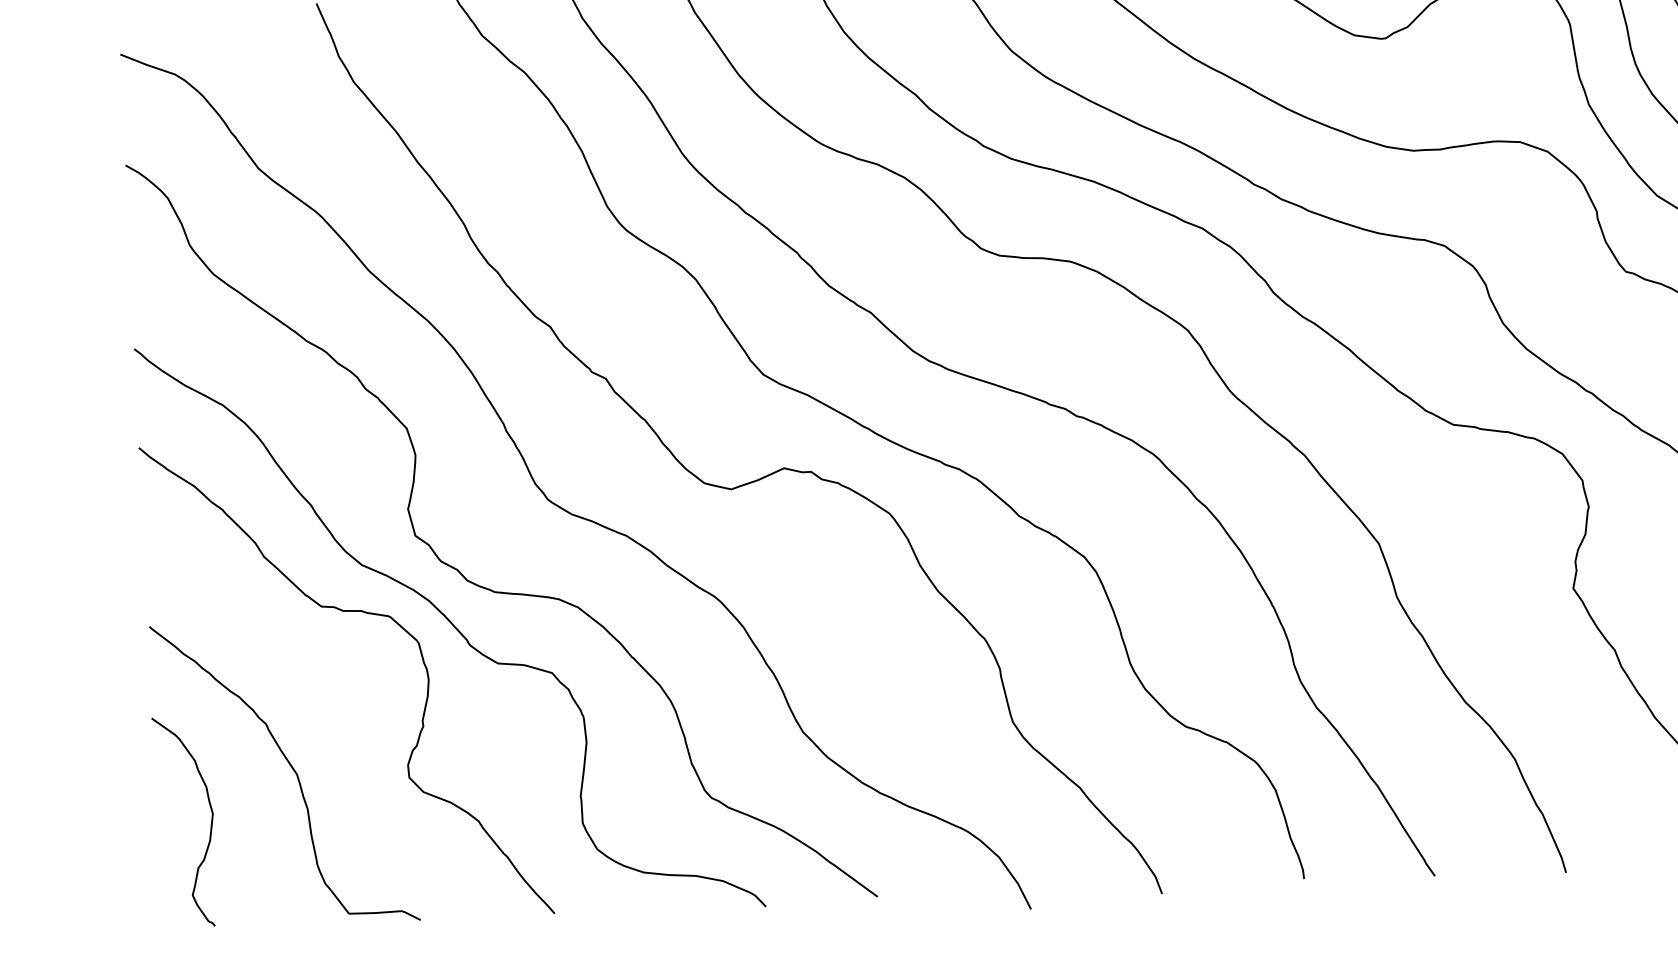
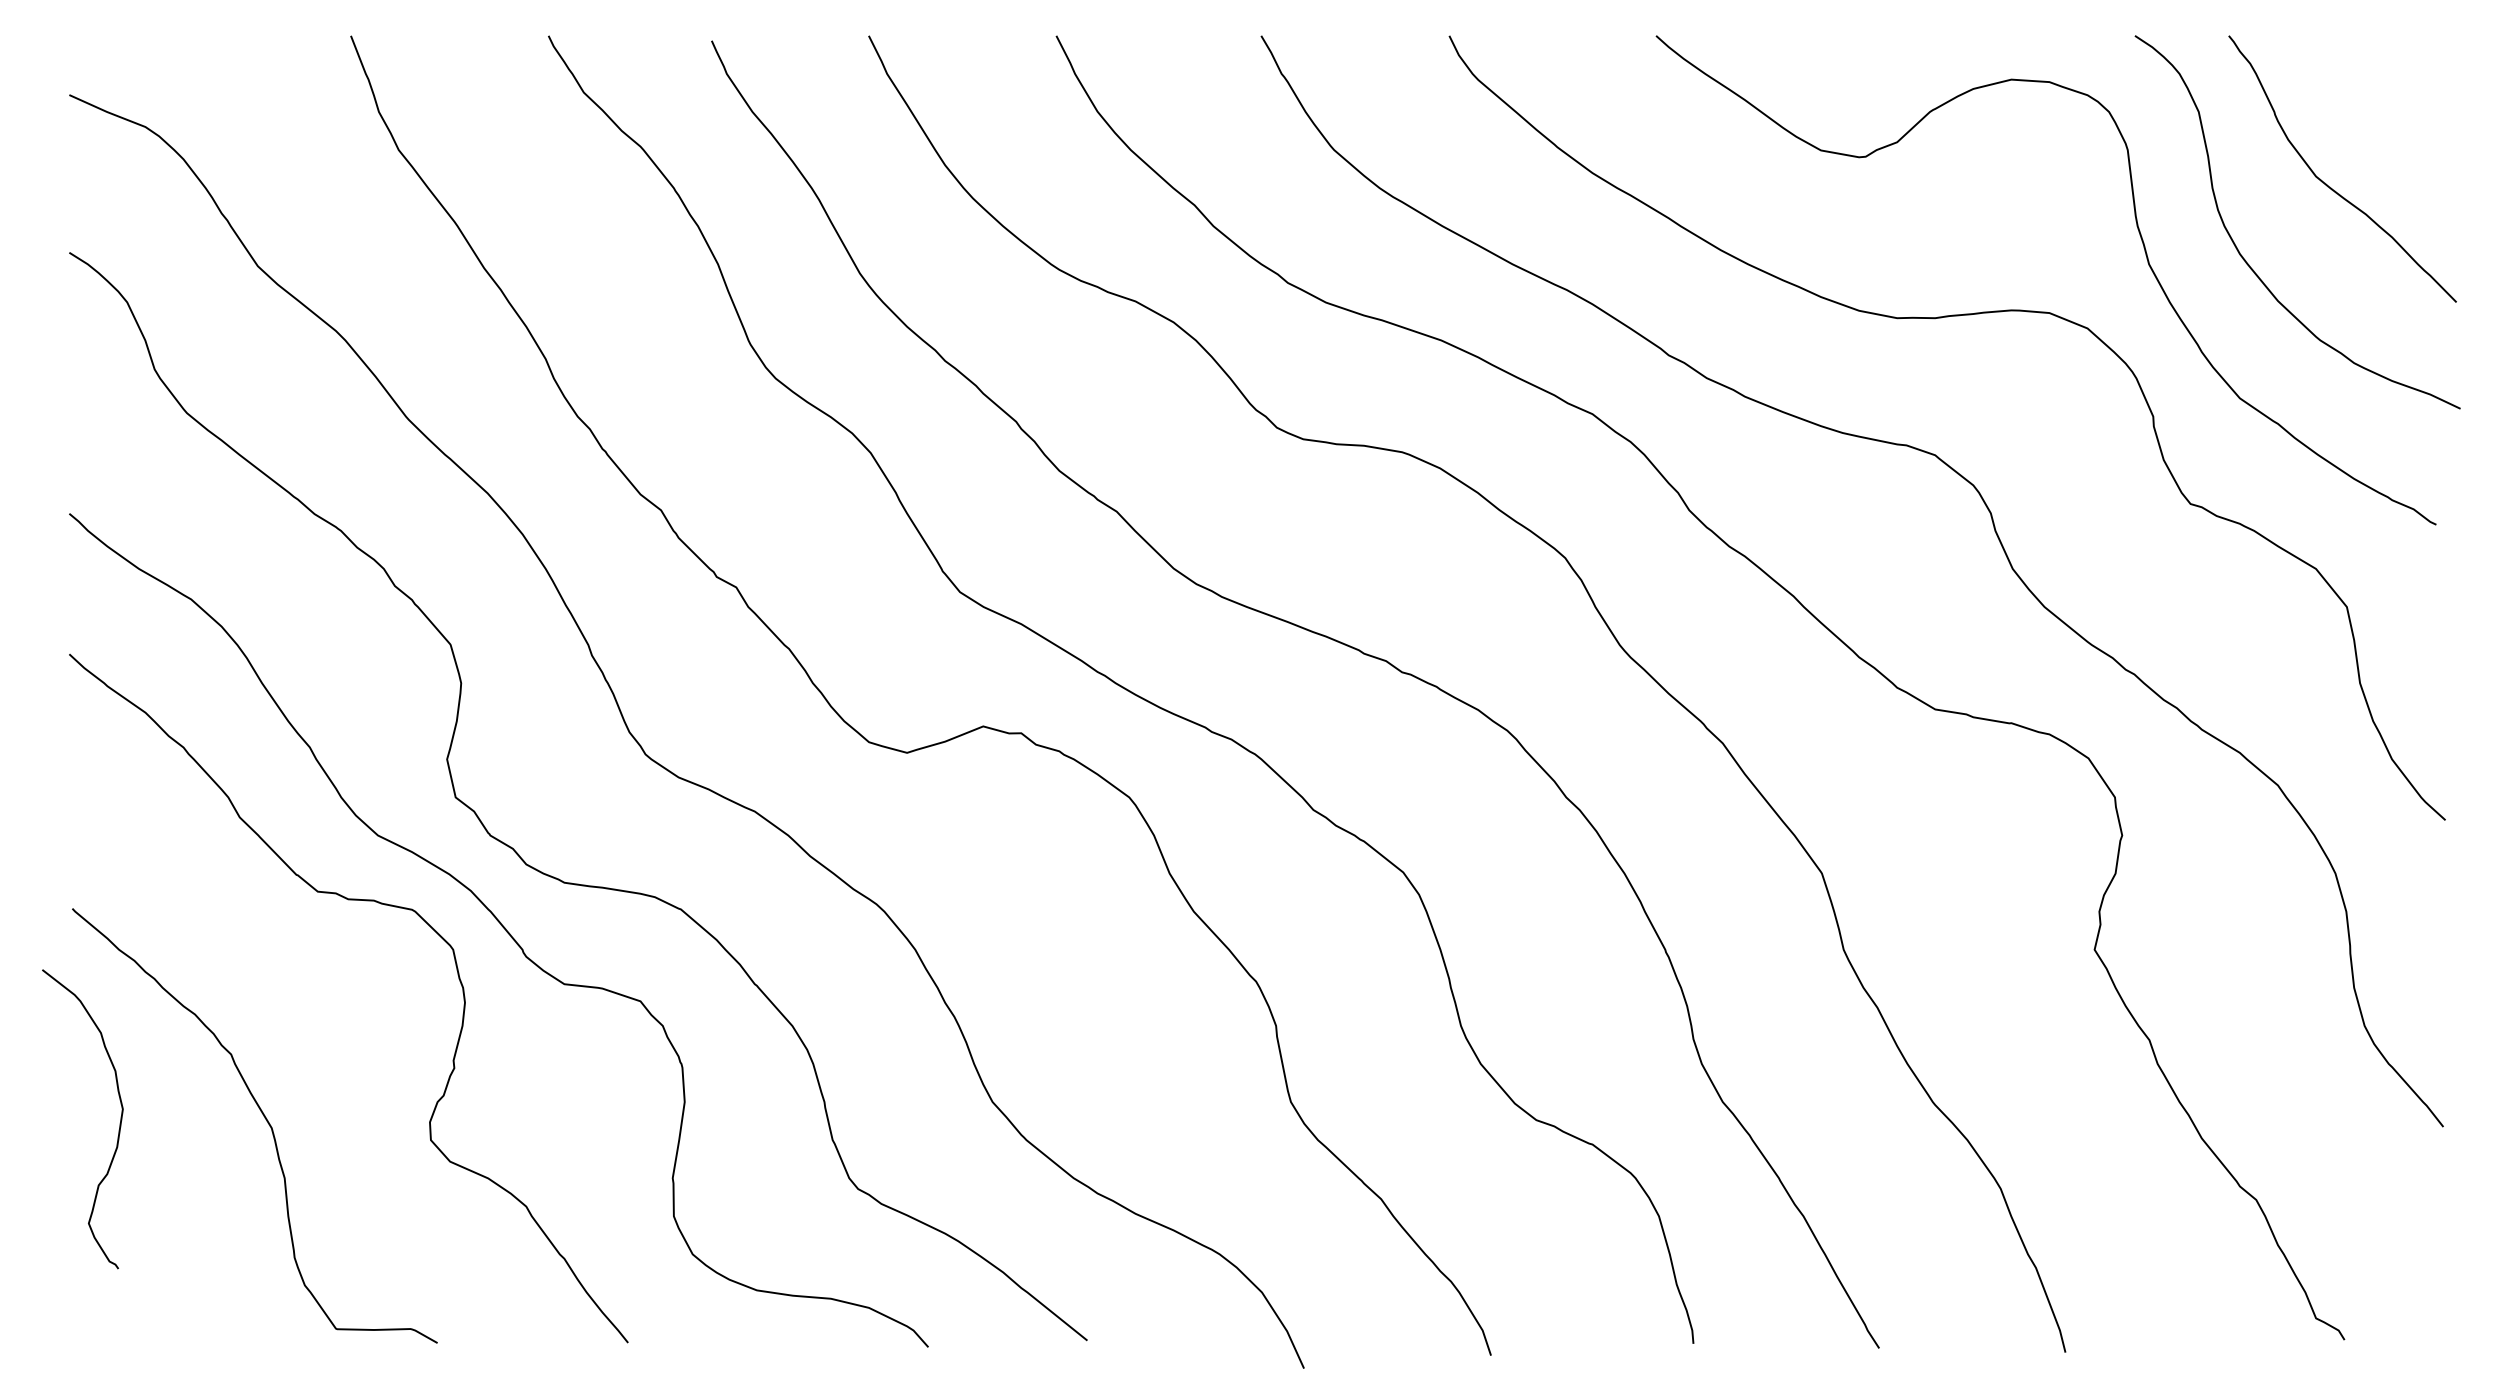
curve: (210, 823) -> (119, 1123), moved

